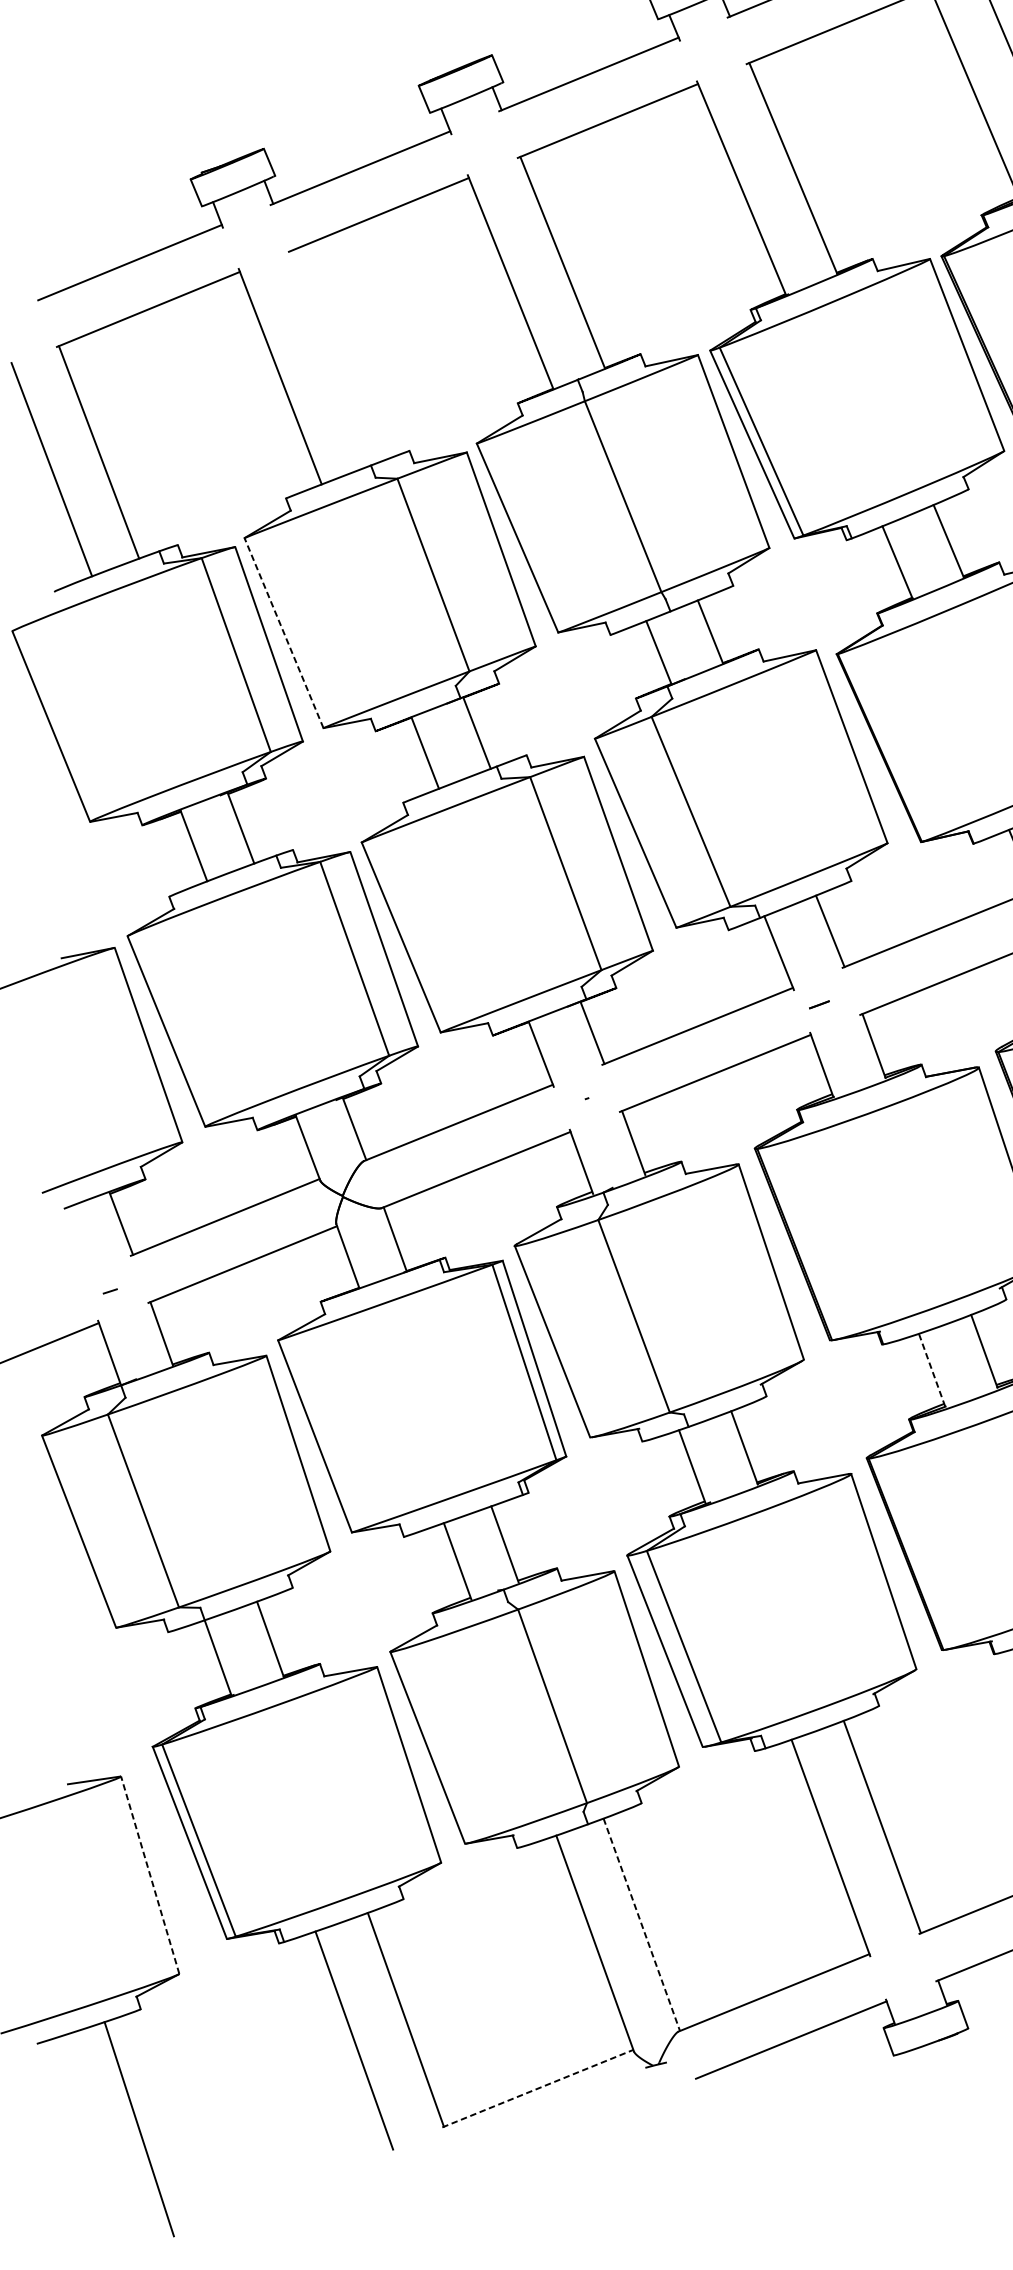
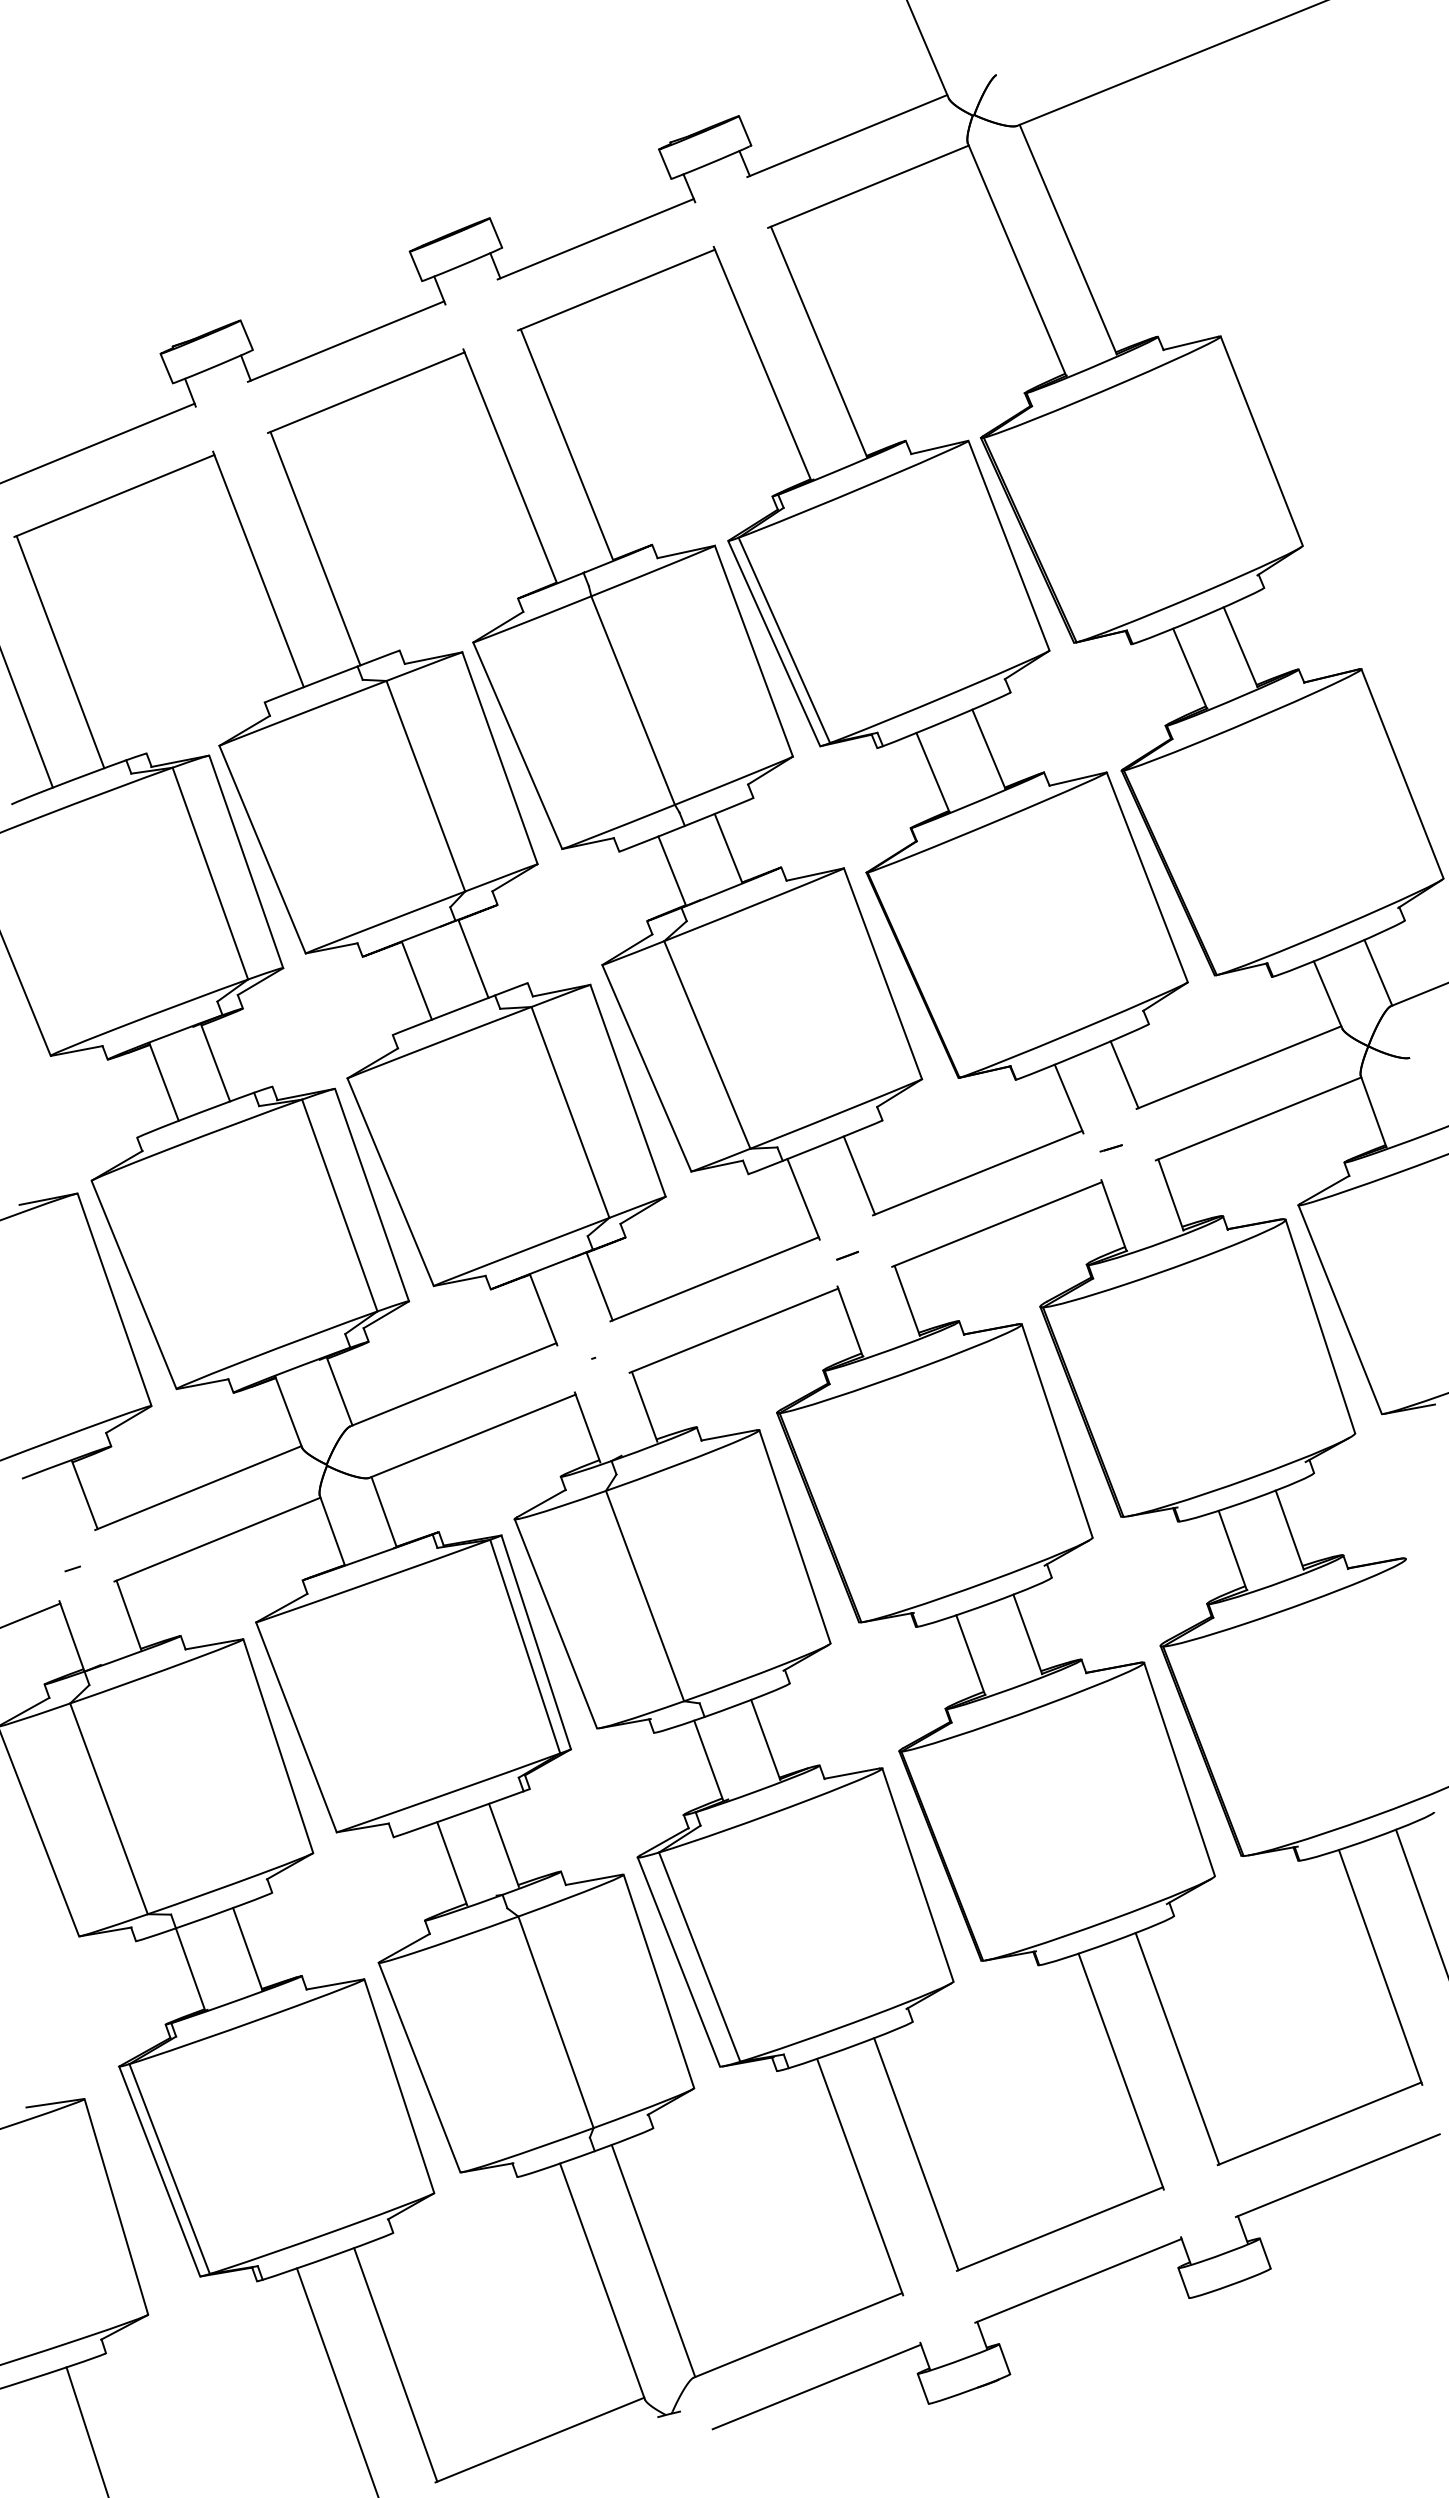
line: (332, 357) -> (315, 548), added
line: (283, 632) -> (262, 849), dashed -> solid
line: (931, 1369) -> (970, 1654), dashed -> solid
line: (150, 1874) -> (116, 2206), dashed -> solid
line: (641, 1925) -> (653, 2261), dashed -> solid
line: (537, 2089) -> (539, 2440), dashed -> solid

